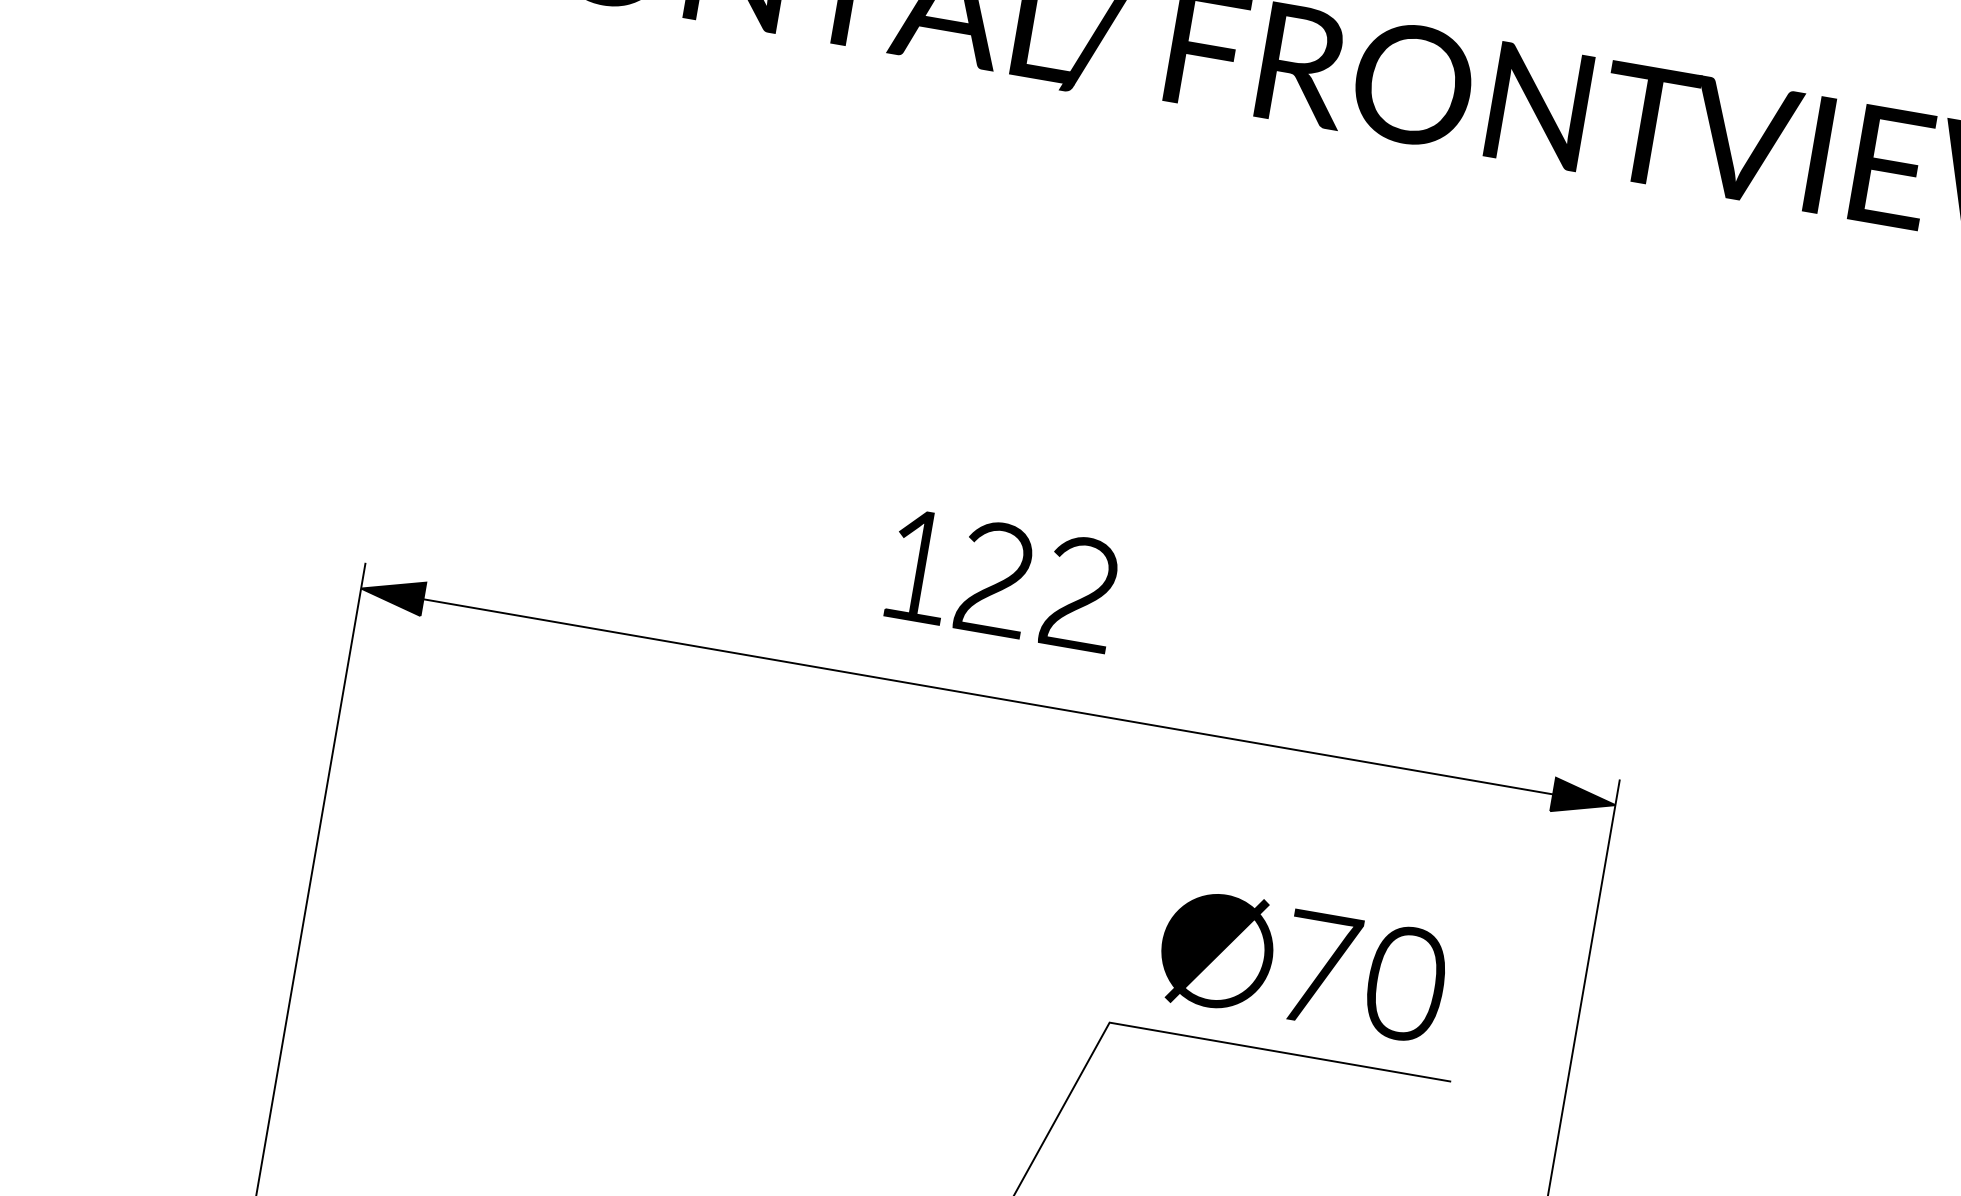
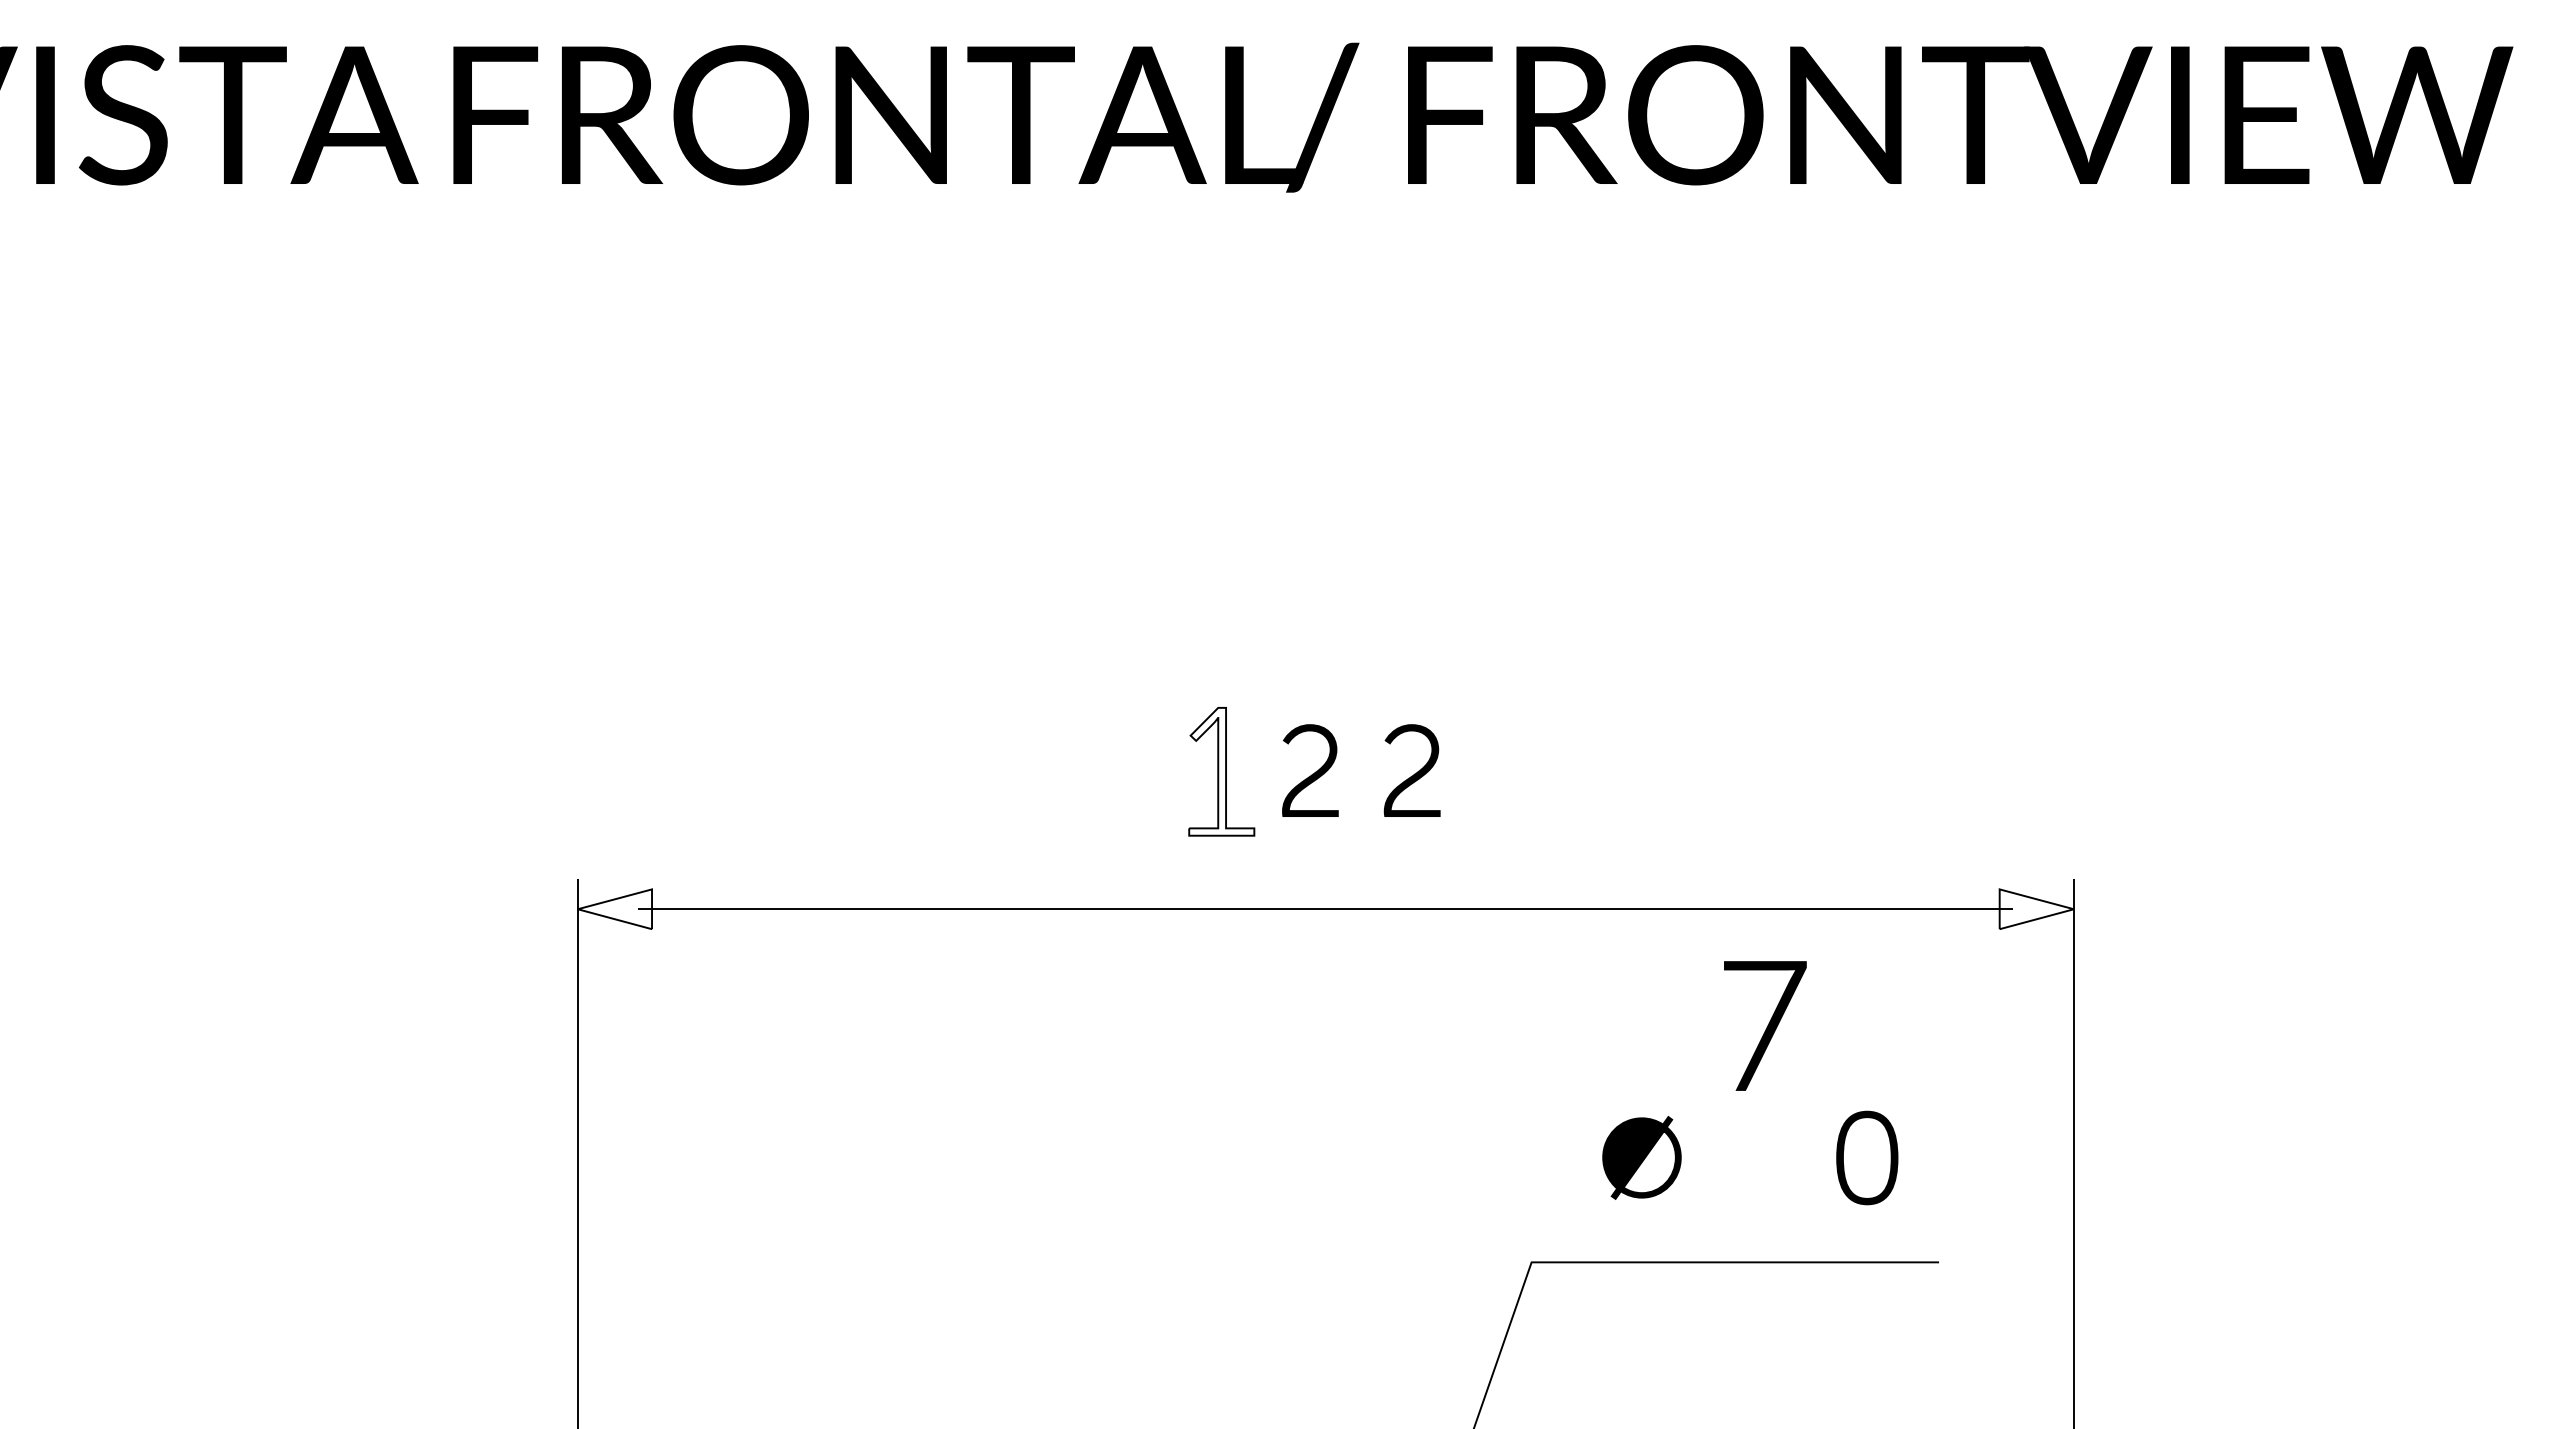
fill: (920, 566) -> (1221, 771), removed
part: (995, 578) -> (1310, 770), size x0.7
part: (1081, 593) -> (1412, 770), size x0.7
fill: (391, 594) -> (614, 909), removed
fill: (1583, 799) -> (2036, 909), removed
part: (1216, 950) -> (1641, 1157), size x0.6
part: (1320, 968) -> (1765, 1025), moved
part: (1406, 983) -> (1867, 1157), size x0.7

